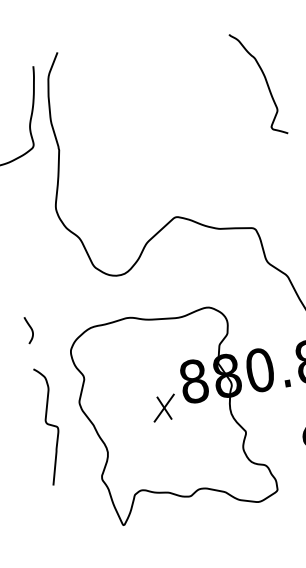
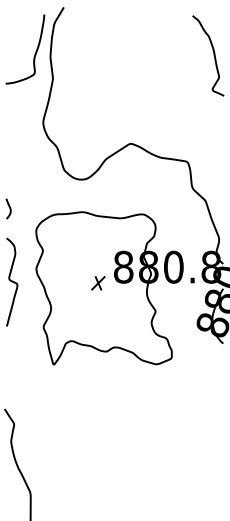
part: (164, 408) -> (98, 283), size x0.71

